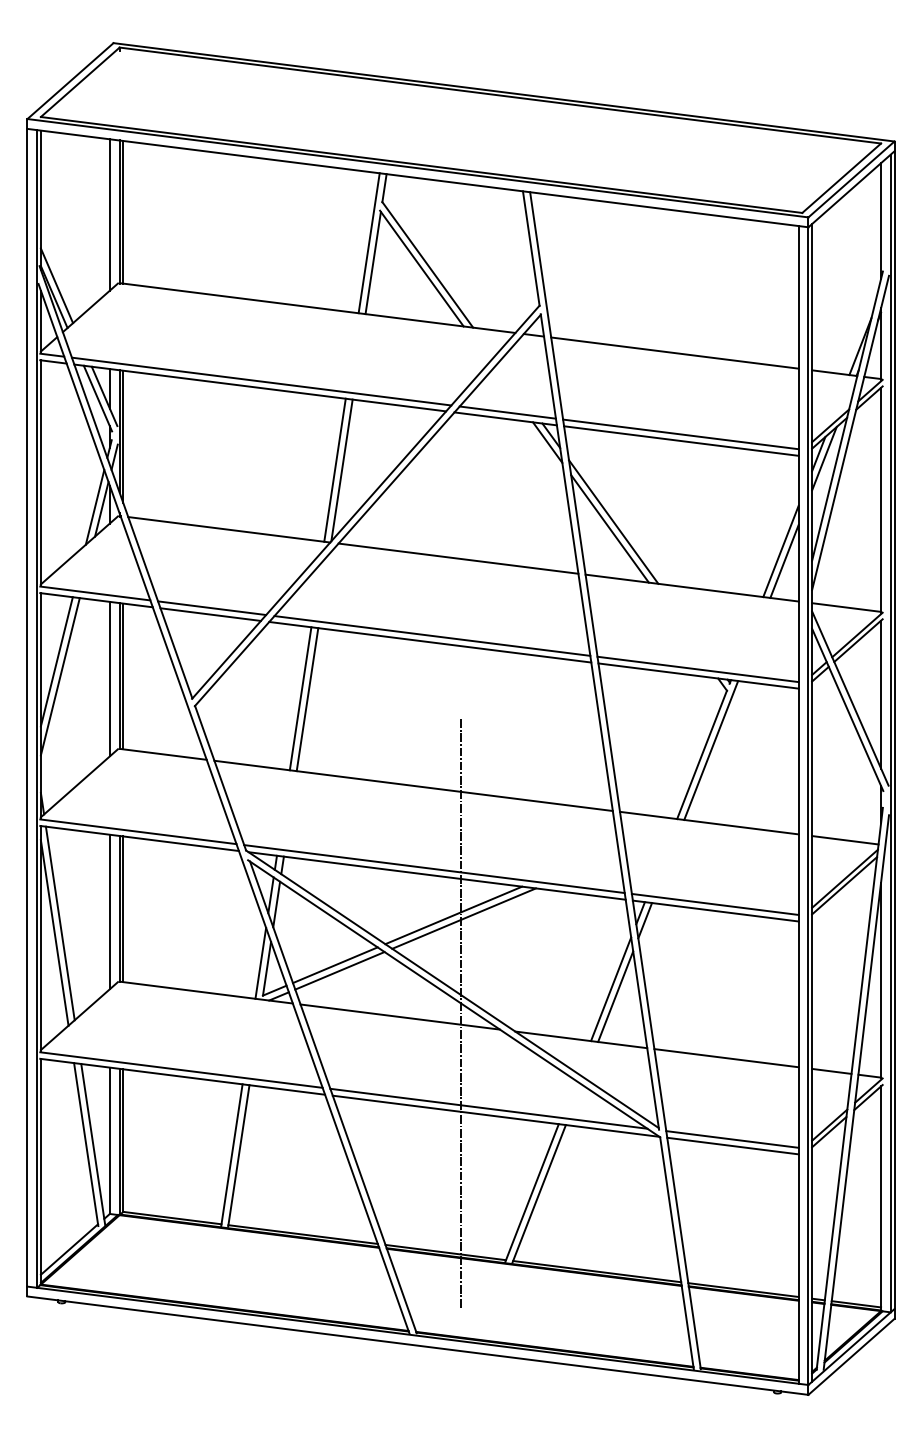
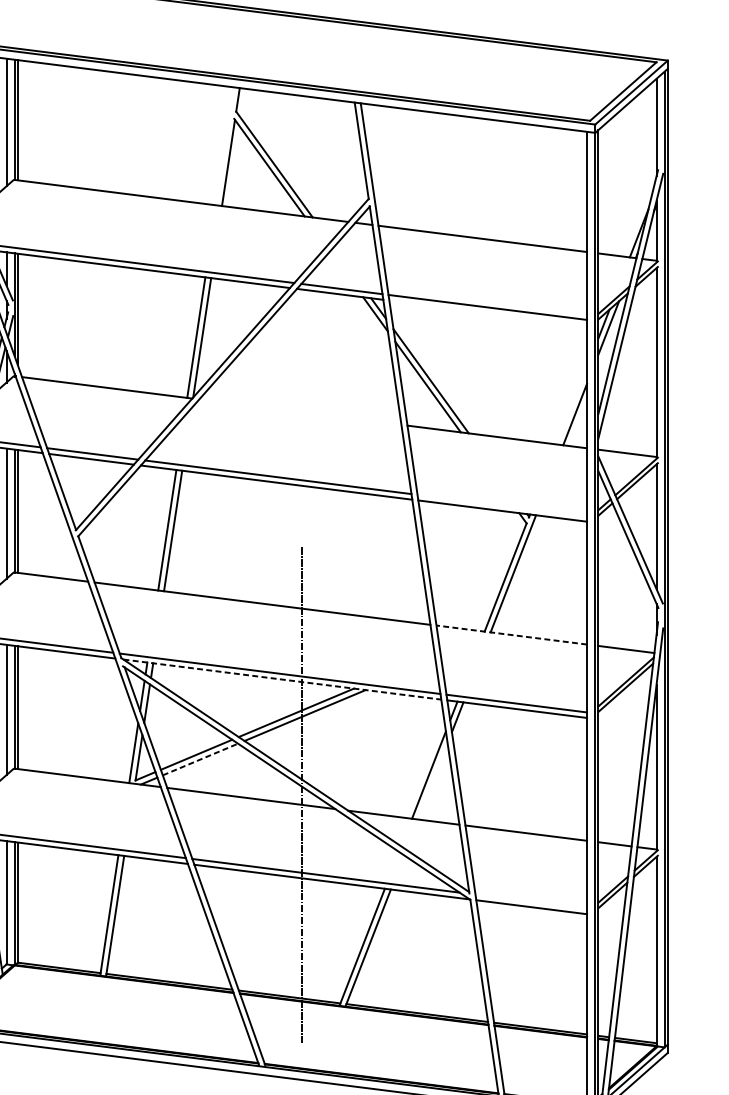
line: (368, 243) -> (224, 146), removed
line: (681, 440) -> (488, 312), removed
line: (780, 551) -> (571, 406), removed
line: (458, 558) -> (300, 412), removed
line: (697, 669) -> (501, 505), removed
line: (708, 823) -> (511, 635), solid -> dashed
line: (437, 875) -> (282, 679), solid -> dashed
line: (340, 970) -> (200, 759), solid -> dashed
line: (615, 996) -> (432, 781), removed
line: (732, 1139) -> (531, 901), removed

